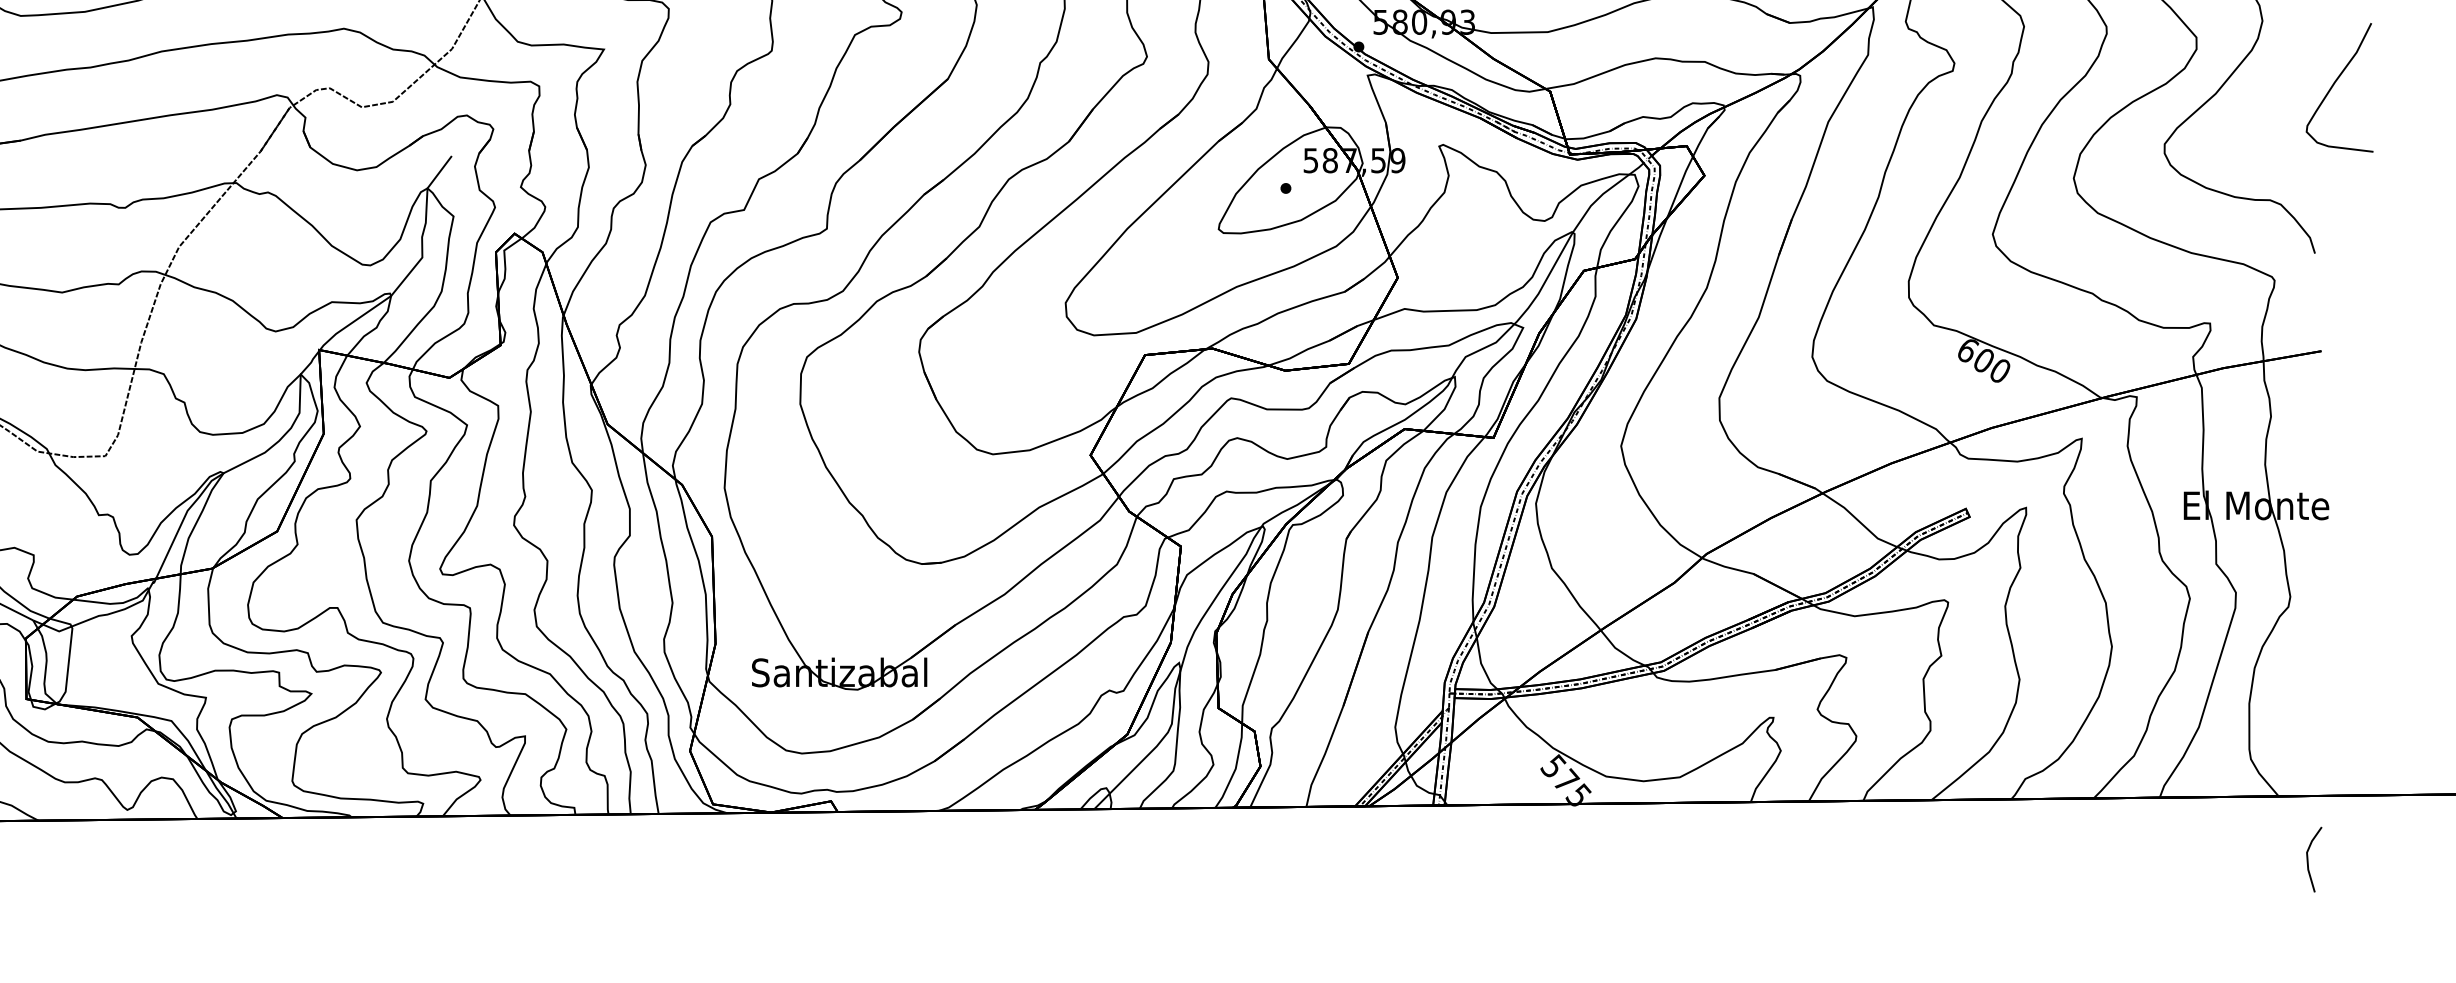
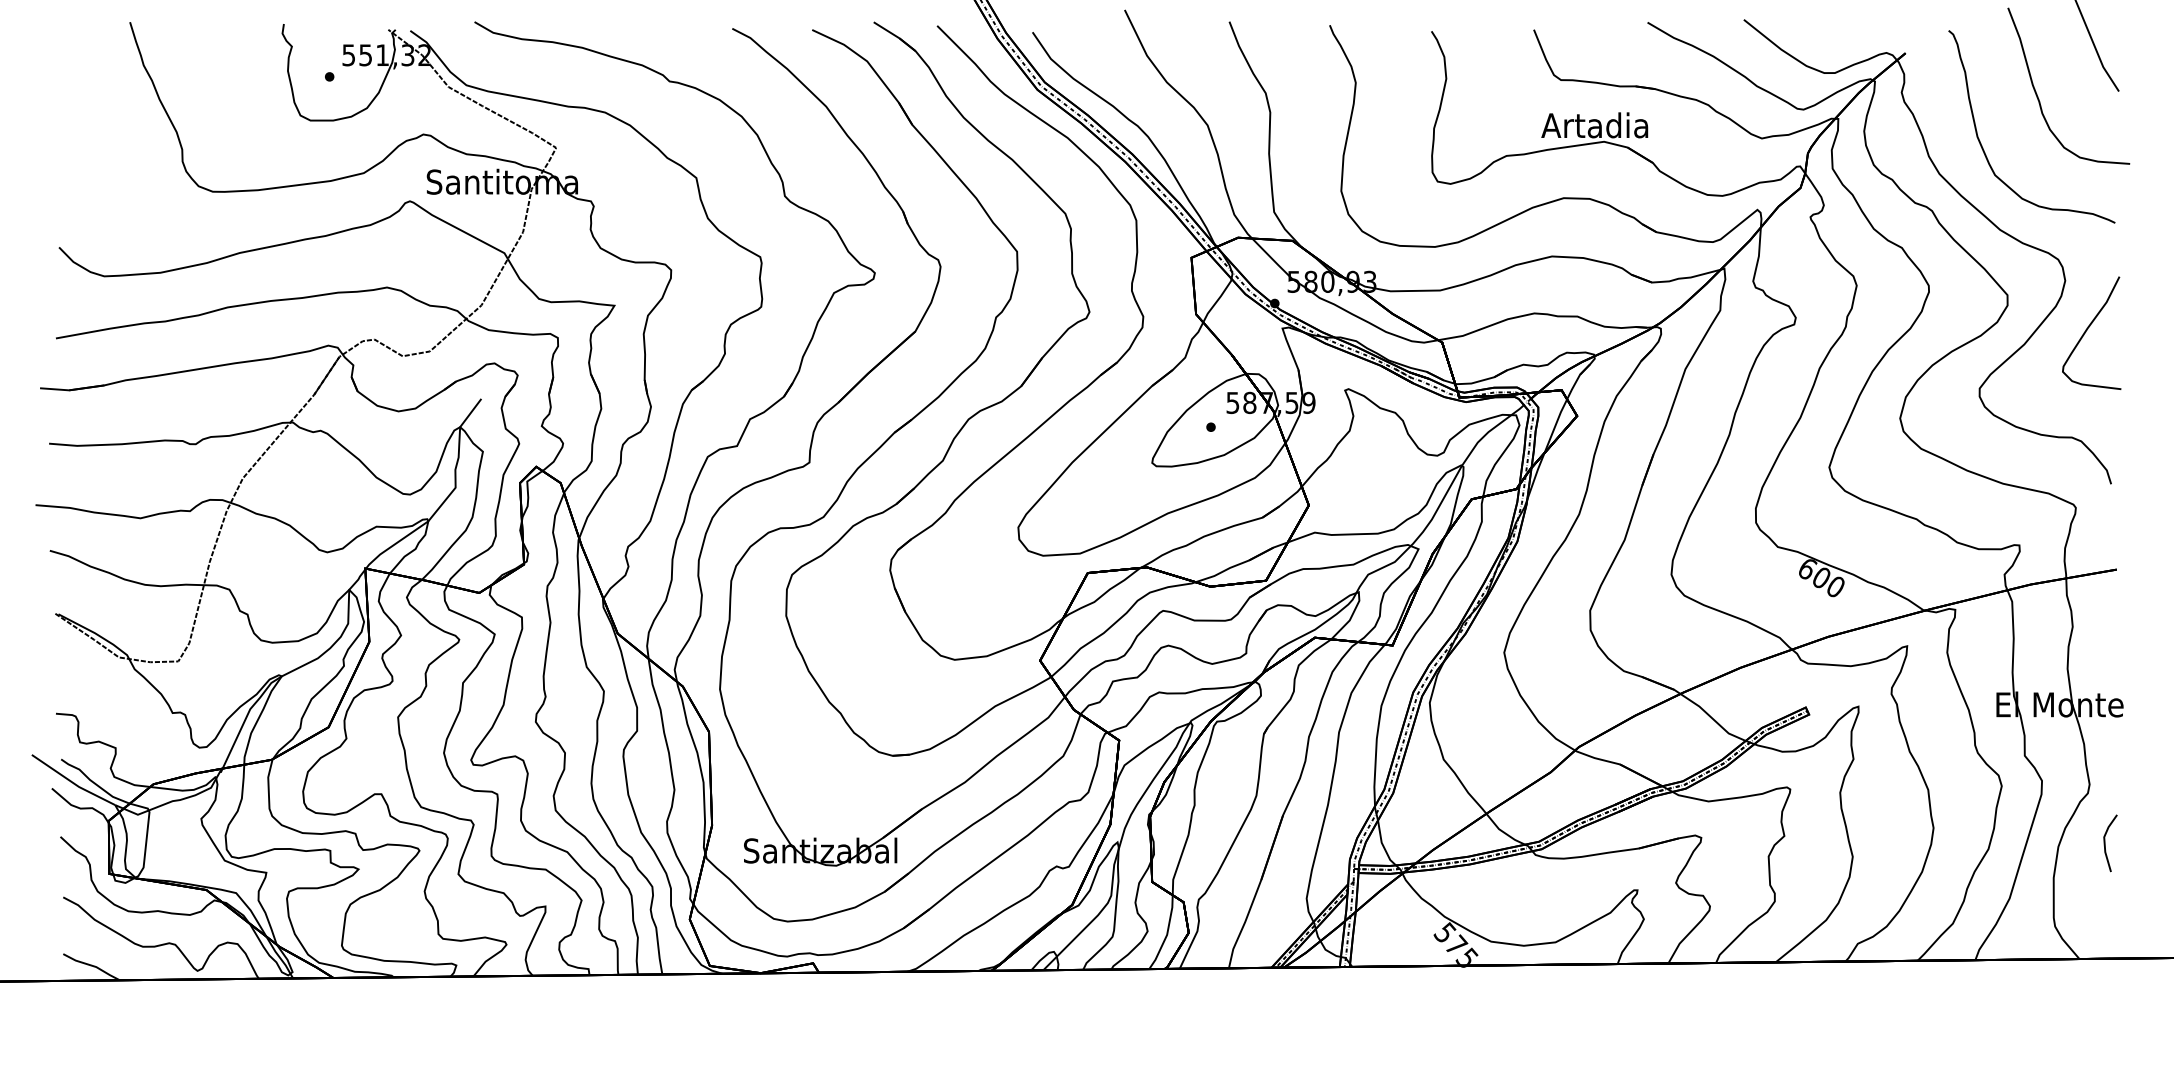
curve: (2334, 84) -> (2087, 330), moved
line: (2308, 859) -> (2105, 843), moved

